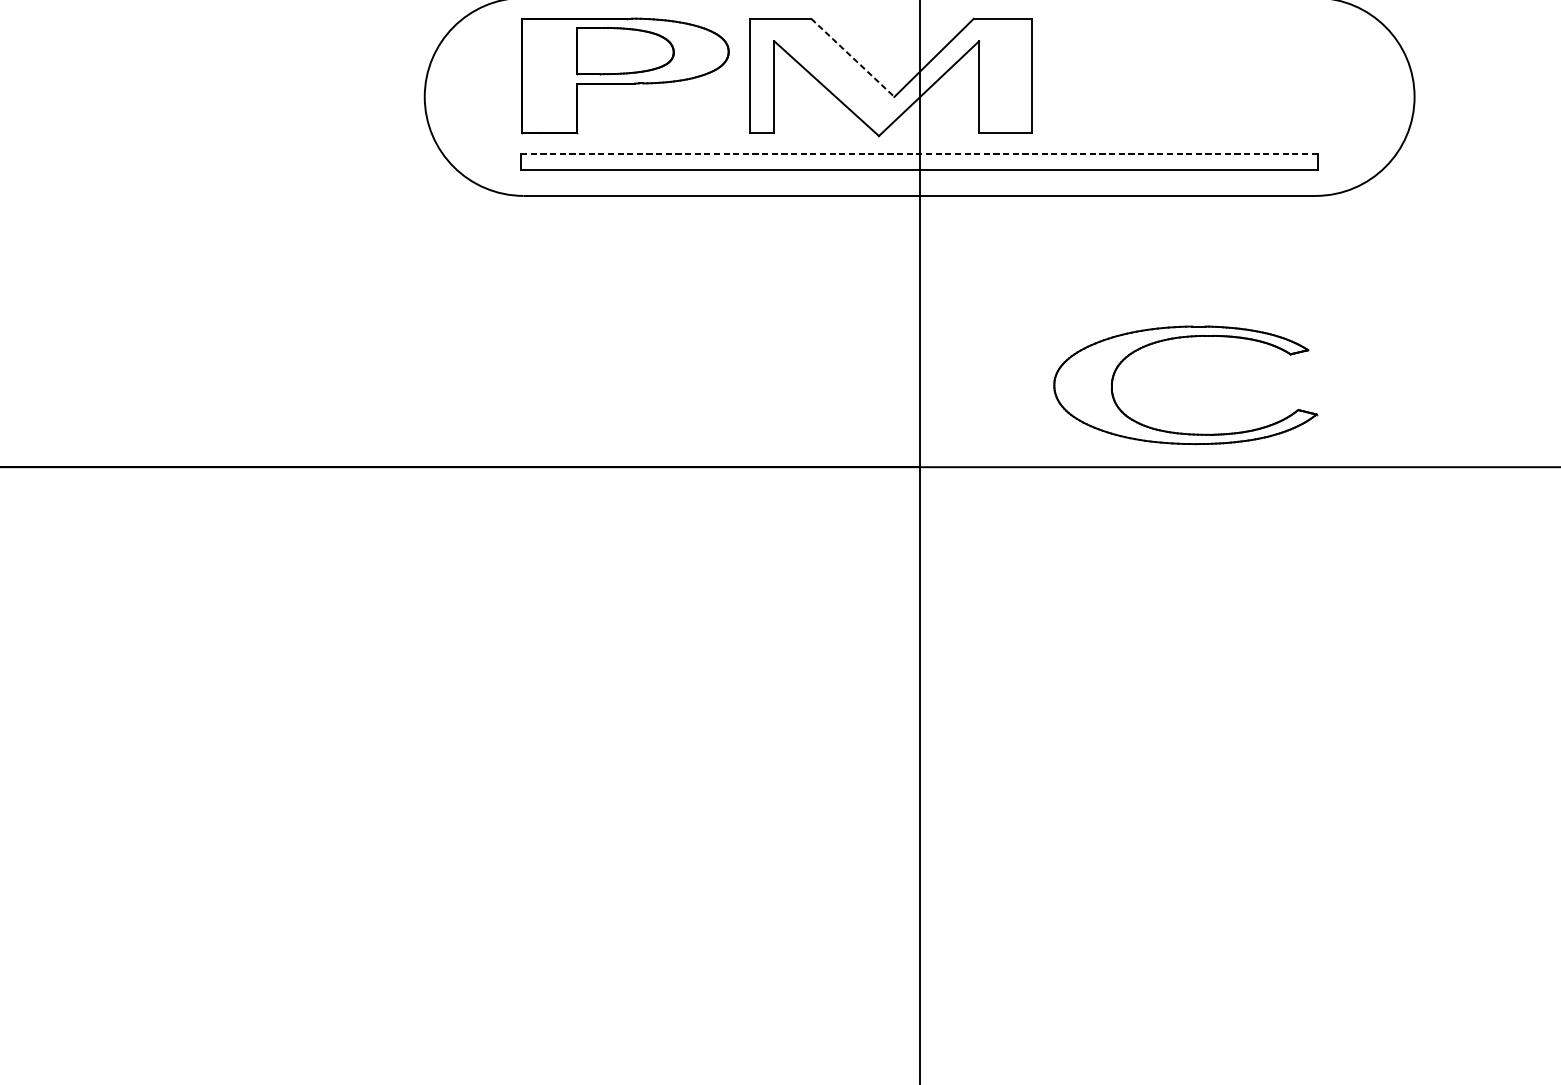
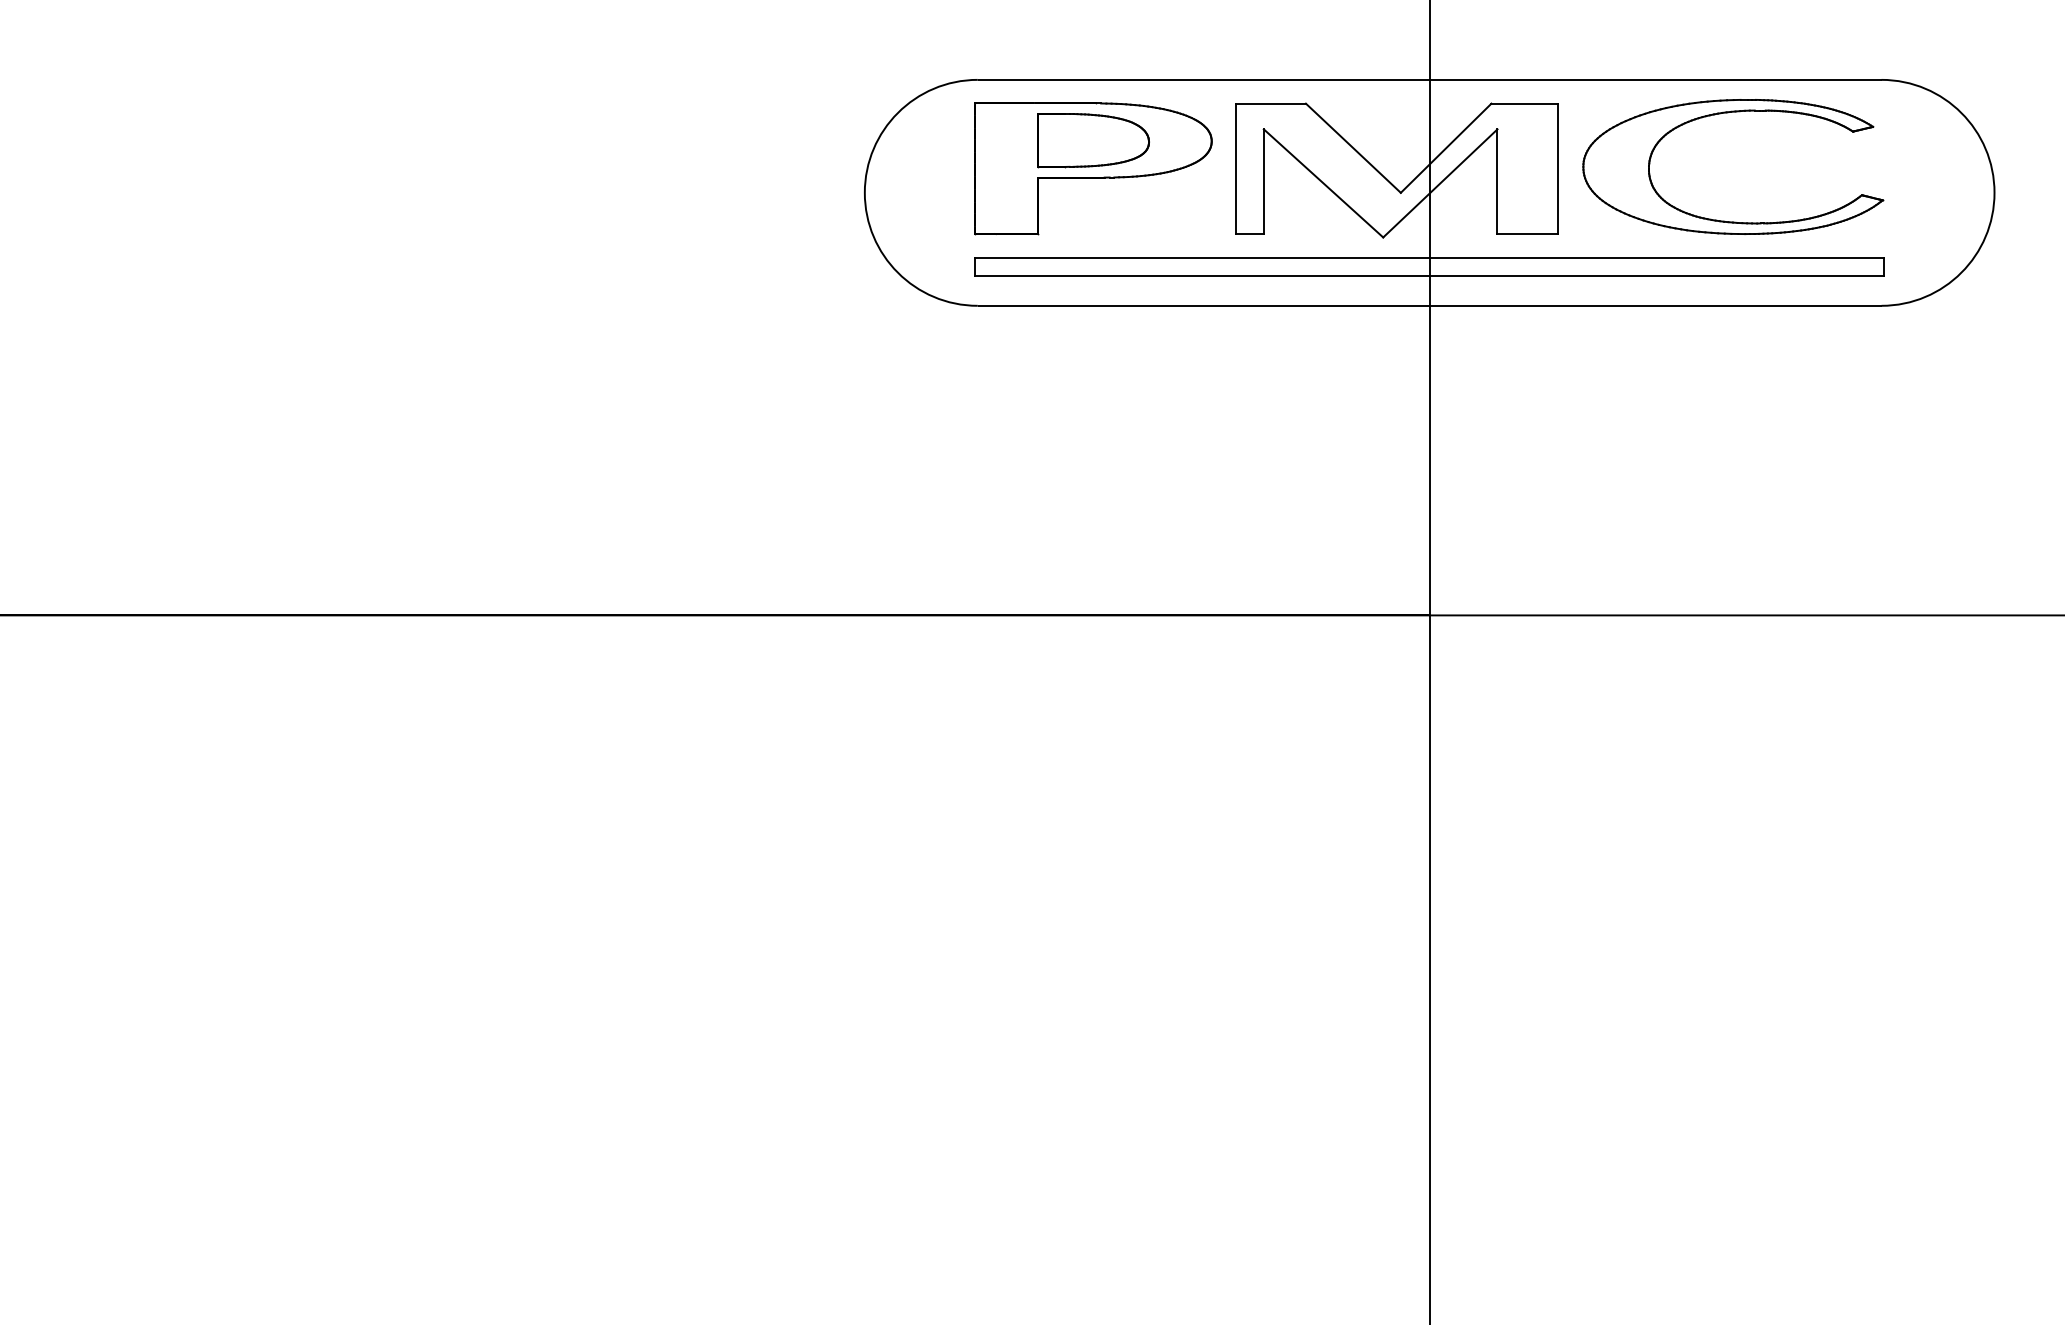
line: (852, 58) -> (1353, 148), dashed -> solid
line: (919, 154) -> (1429, 258), dashed -> solid
part: (1181, 338) -> (1728, 113), moved

